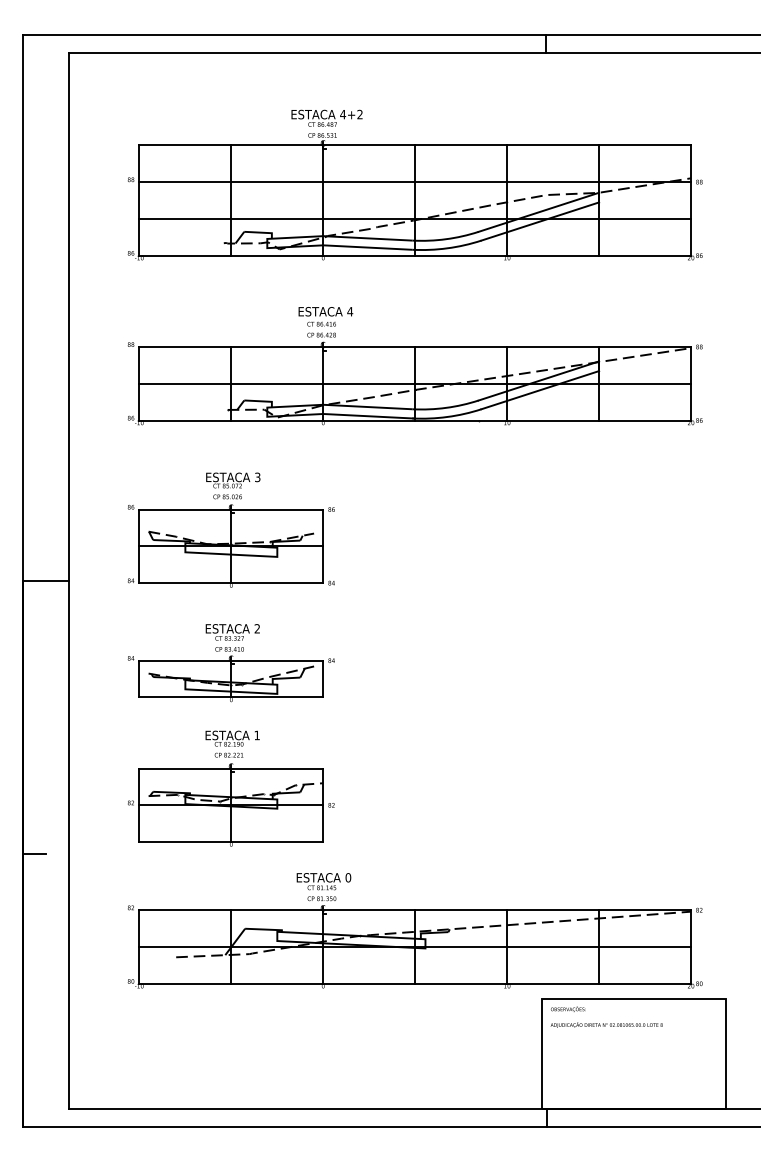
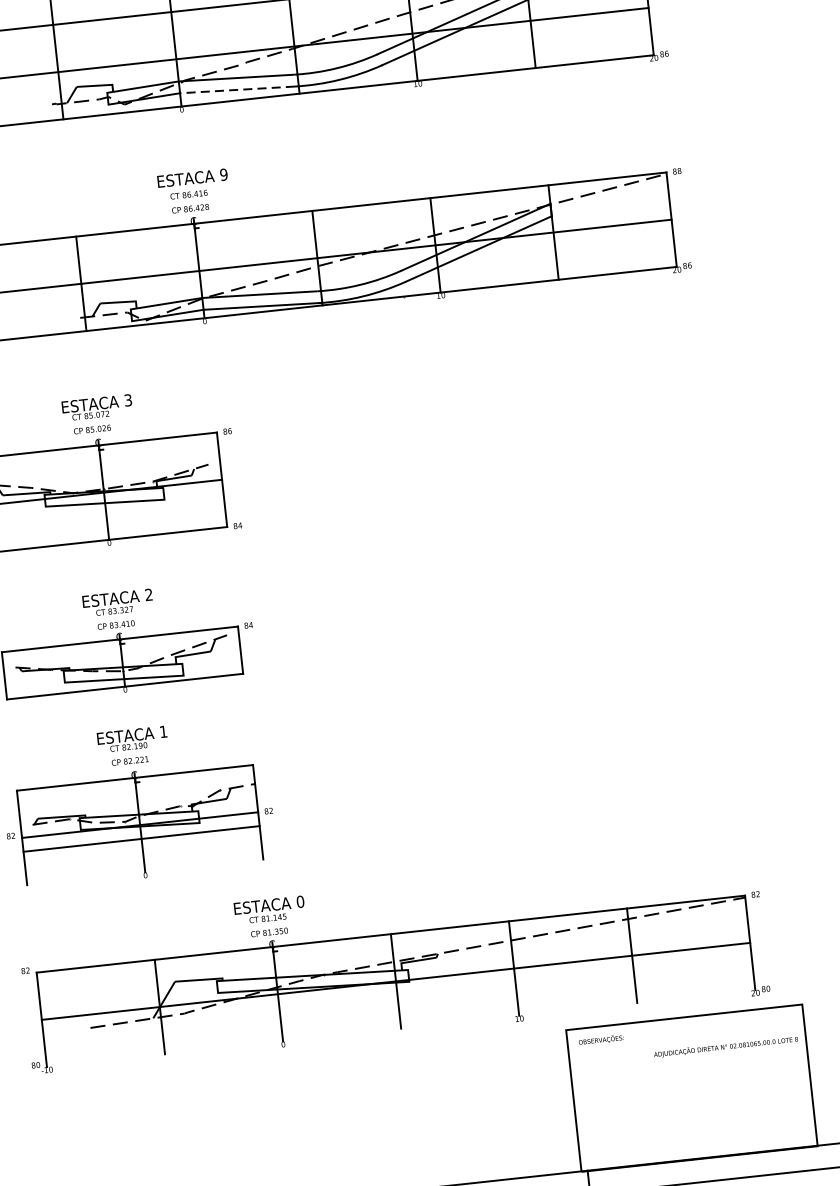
line: (367, 247) -> (237, 89), solid -> dashed
text: (350, 311) -> (224, 174), 4 -> 9
line: (231, 842) -> (141, 839), moved
line: (415, 983) -> (401, 1028), removed
text: (606, 1024) -> (725, 1046), moved

